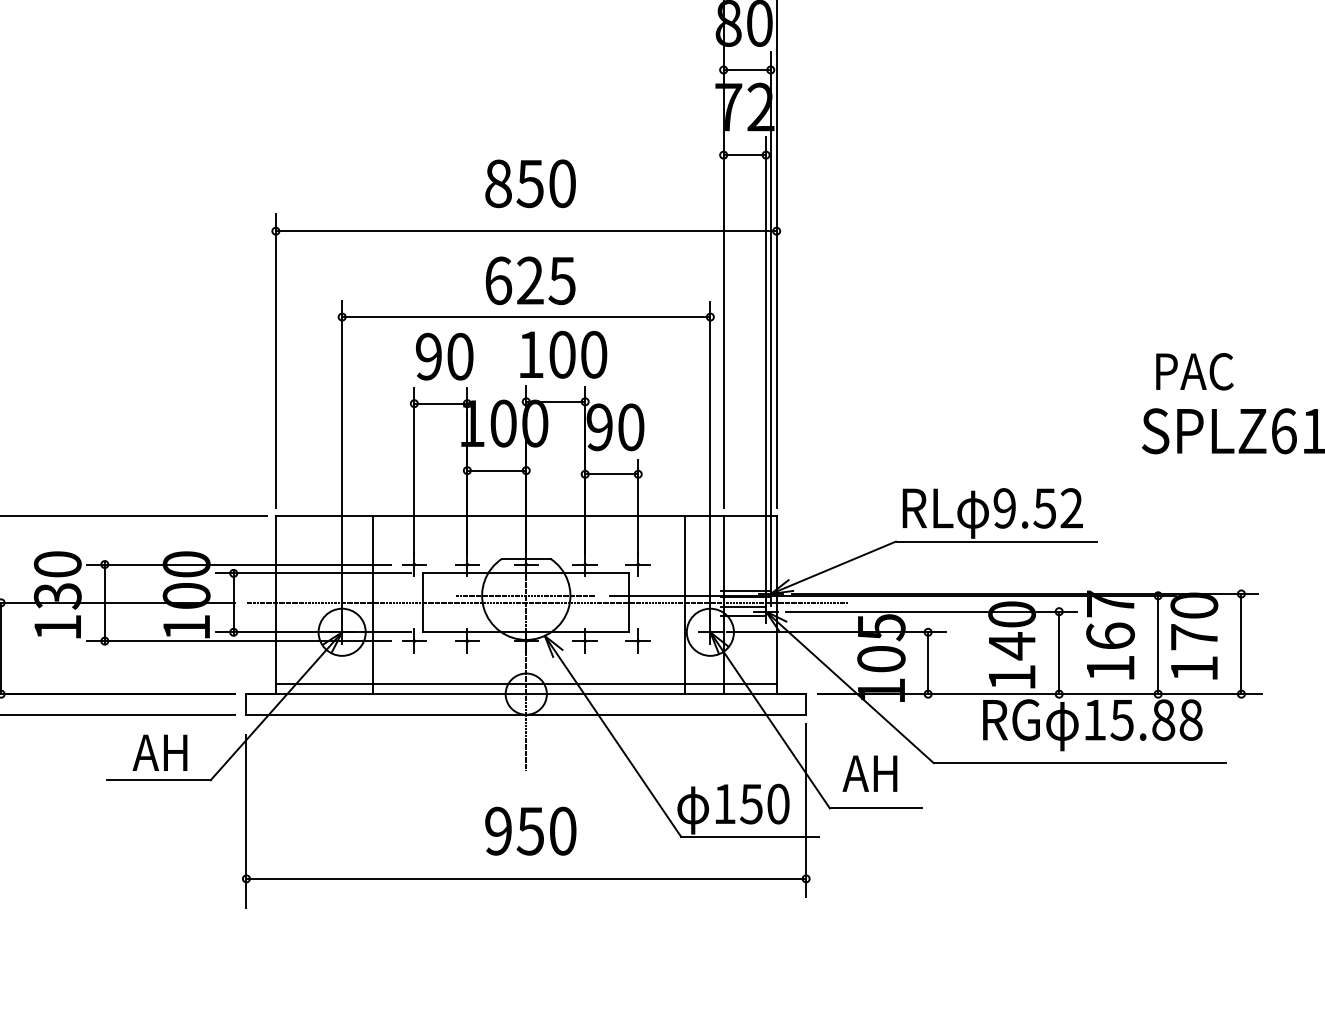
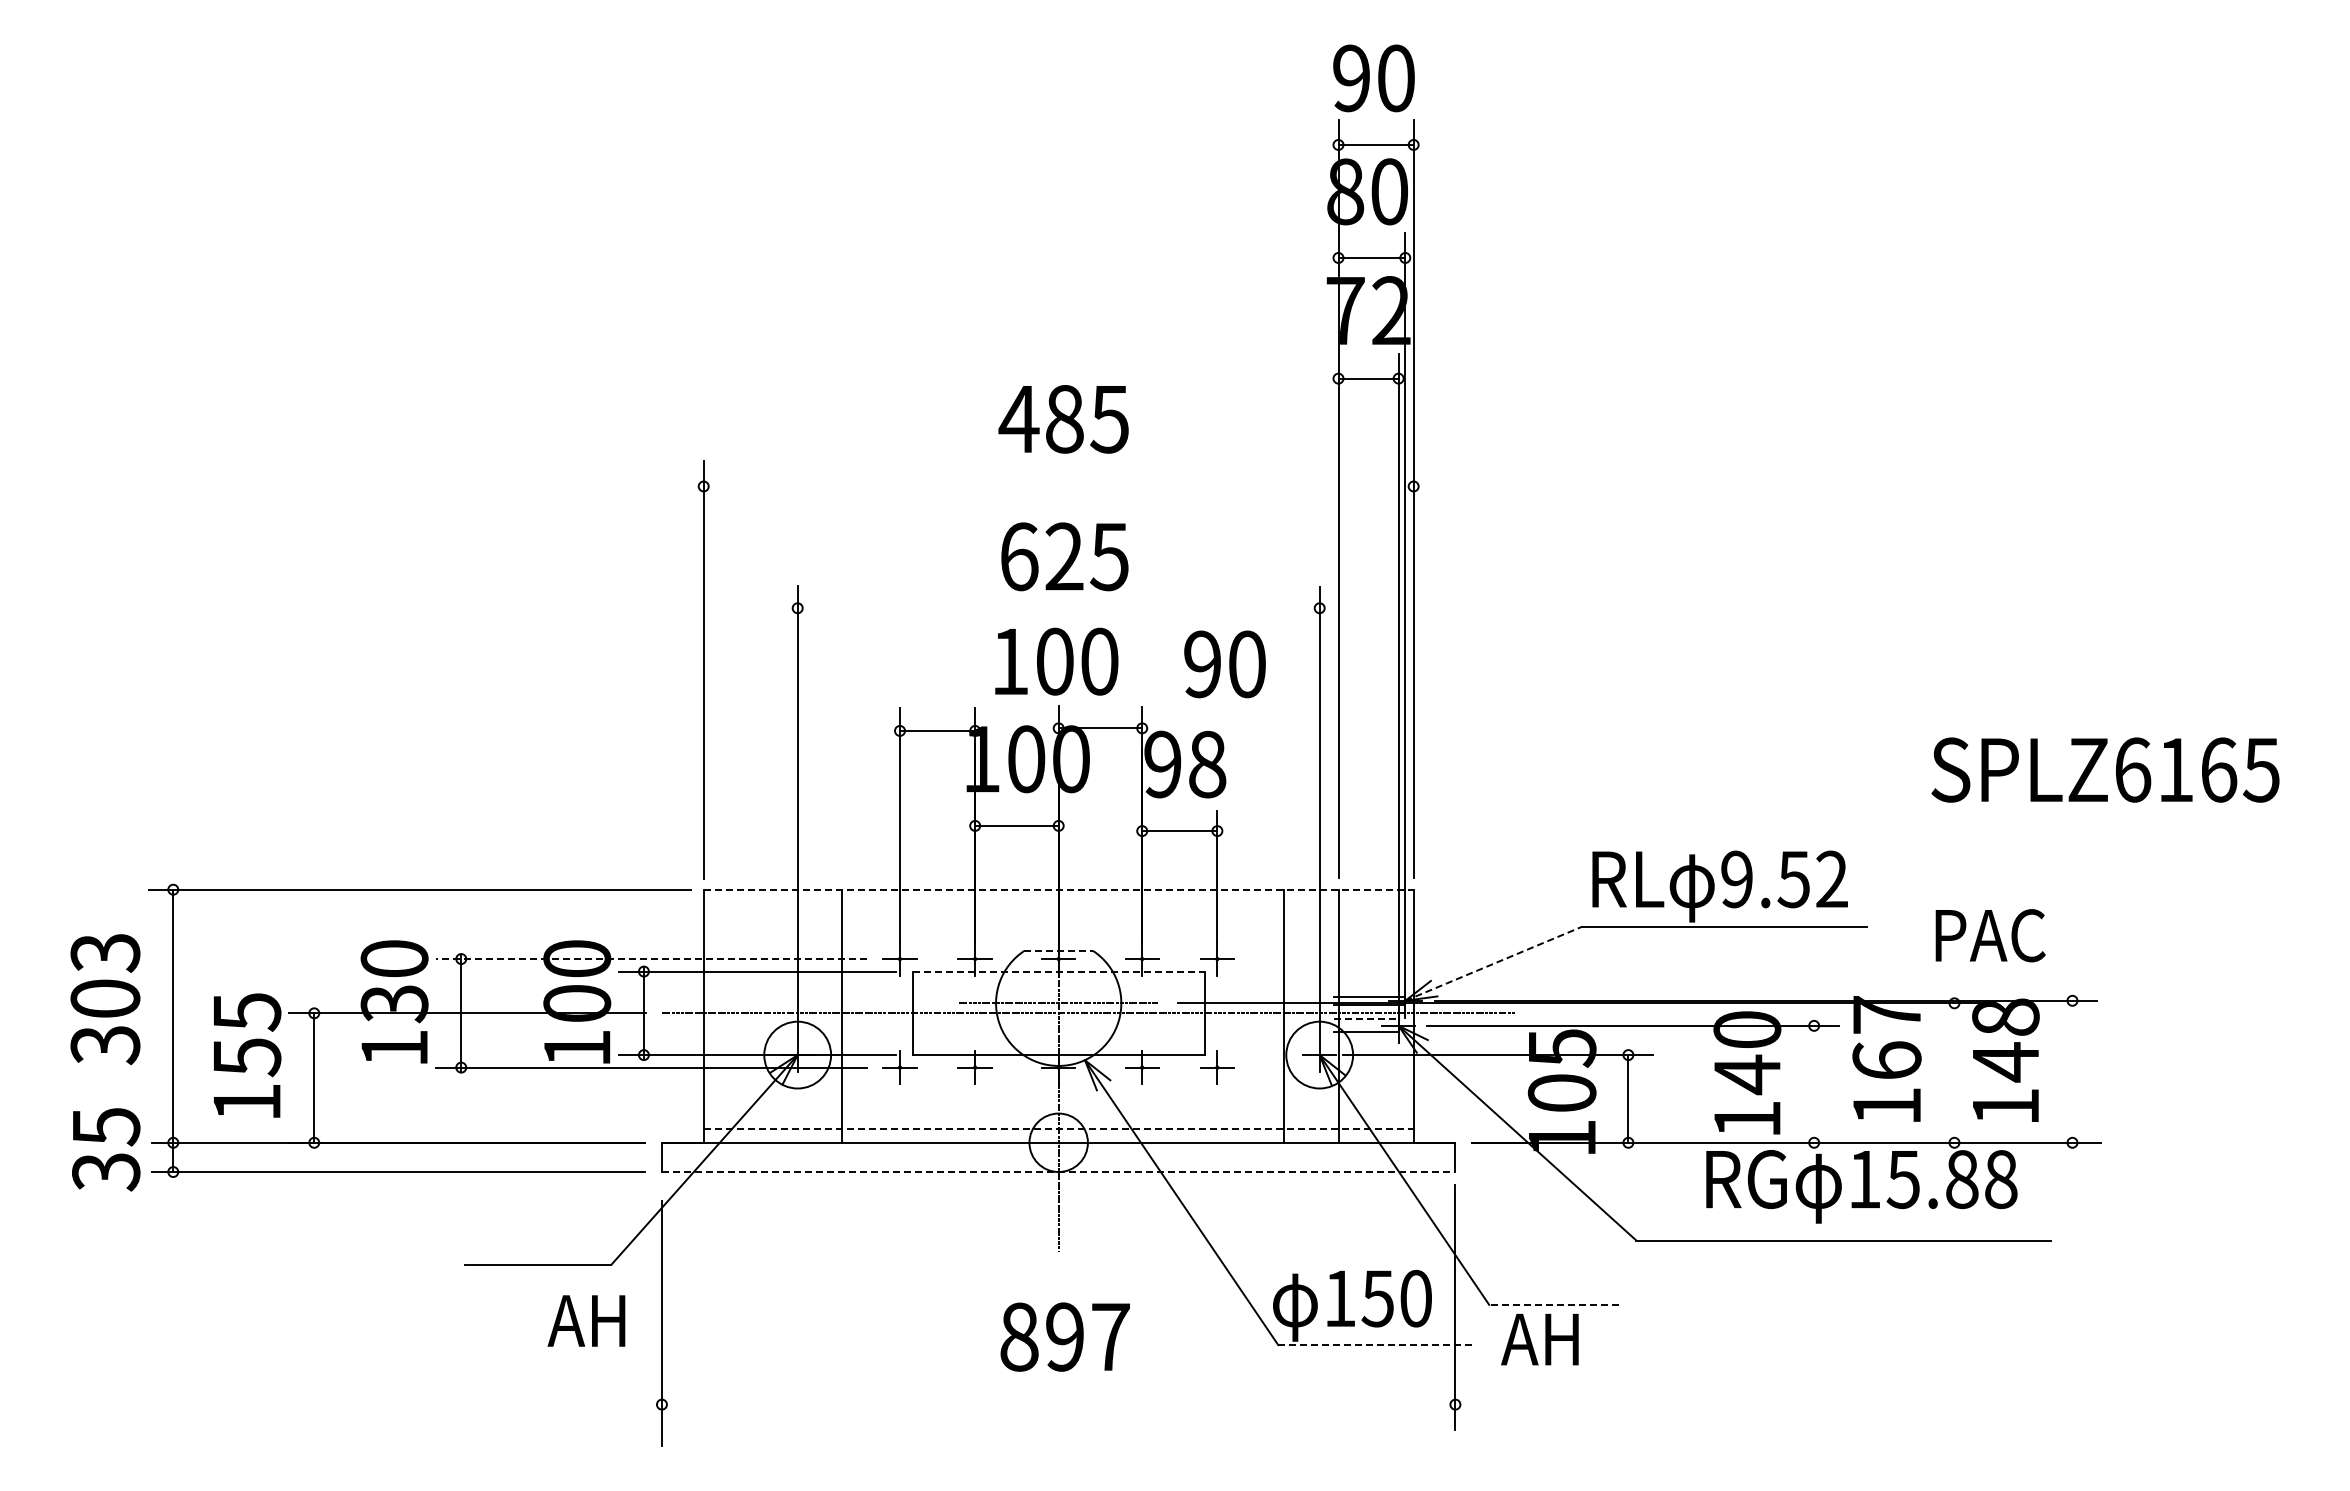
text: (529, 183) -> (1063, 418), 850 -> 485
line: (526, 231) -> (1058, 486), removed
line: (526, 317) -> (1058, 608), removed
text: (563, 354) -> (1056, 661), moved
text: (444, 356) -> (1224, 664), moved
text: (1194, 371) -> (1990, 935), moved
text: (631, 427) -> (1207, 764), 90 -> 98
line: (526, 515) -> (1058, 889), solid -> dashed
line: (526, 558) -> (1059, 950), solid -> dashed
line: (238, 564) -> (650, 959), solid -> dashed
line: (833, 567) -> (1494, 963), solid -> dashed
line: (526, 573) -> (1059, 971), solid -> dashed
line: (743, 607) -> (1366, 1019), solid -> dashed
text: (1194, 622) -> (2005, 1040), 170 -> 148
line: (1241, 643) -> (2072, 1071), removed
line: (1158, 644) -> (1954, 1072), removed
line: (1059, 652) -> (1814, 1083), removed
line: (526, 684) -> (1058, 1128), solid -> dashed
line: (526, 715) -> (1058, 1172), solid -> dashed
text: (160, 752) -> (586, 1320), moved
text: (869, 773) -> (1539, 1339), moved
line: (876, 808) -> (1554, 1304), solid -> dashed
text: (530, 830) -> (1064, 1336), 950 -> 897
line: (749, 837) -> (1375, 1345), solid -> dashed
line: (526, 878) -> (1058, 1404), removed

